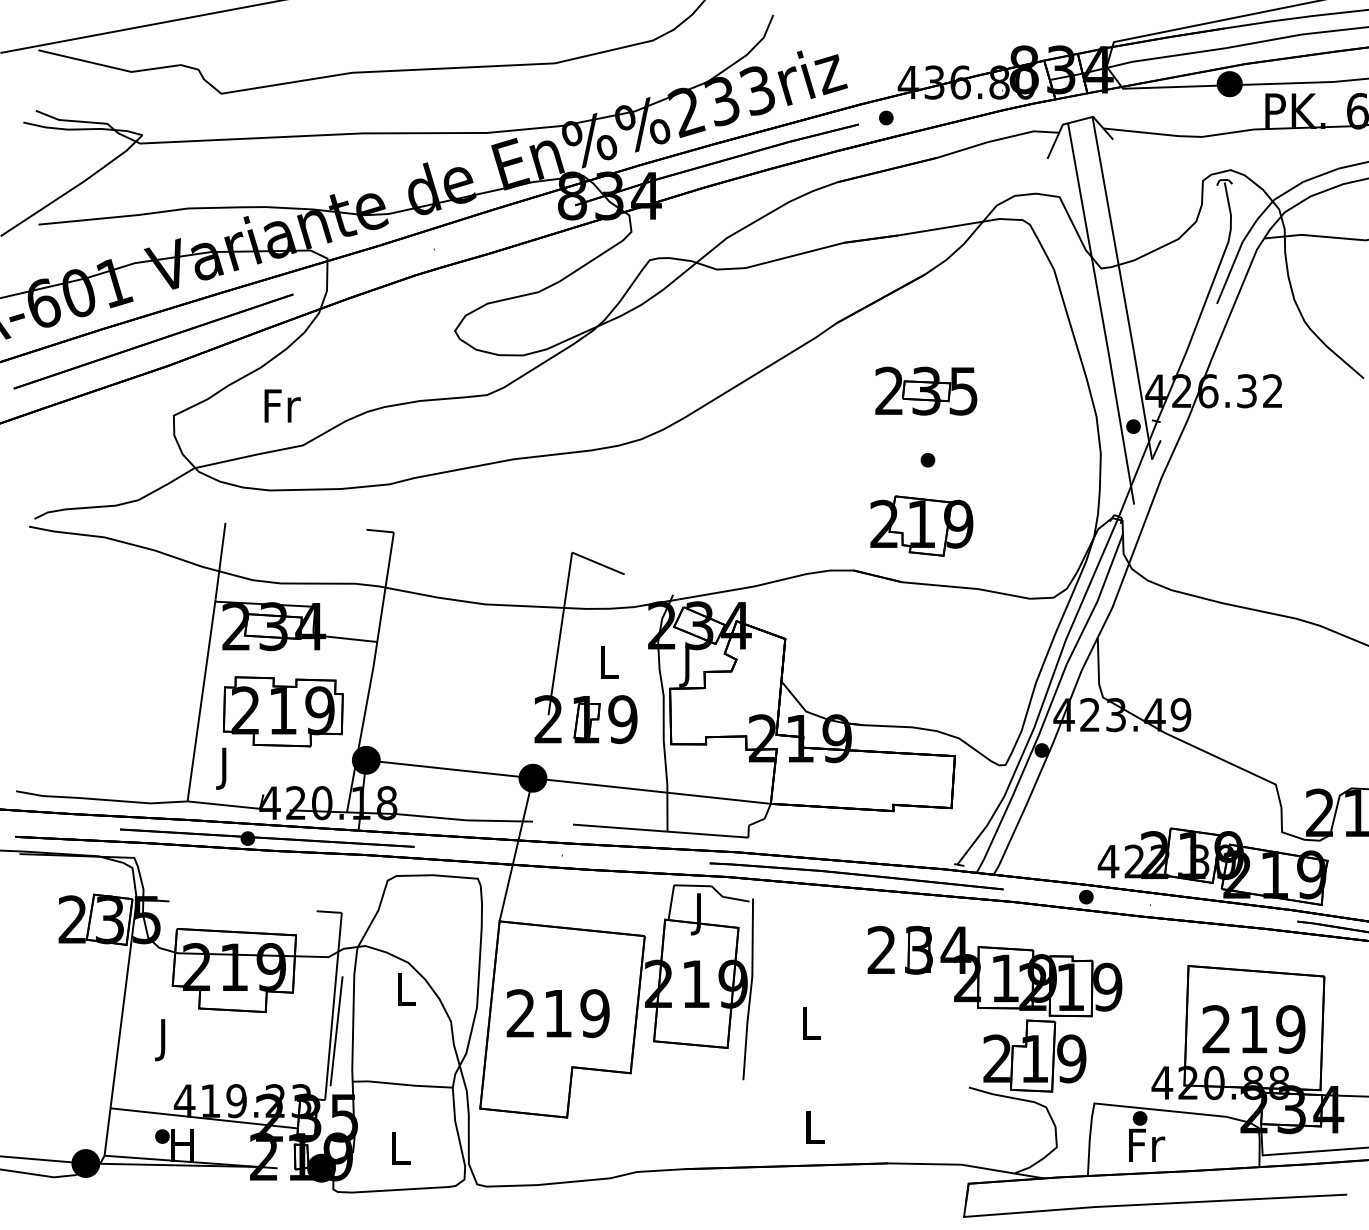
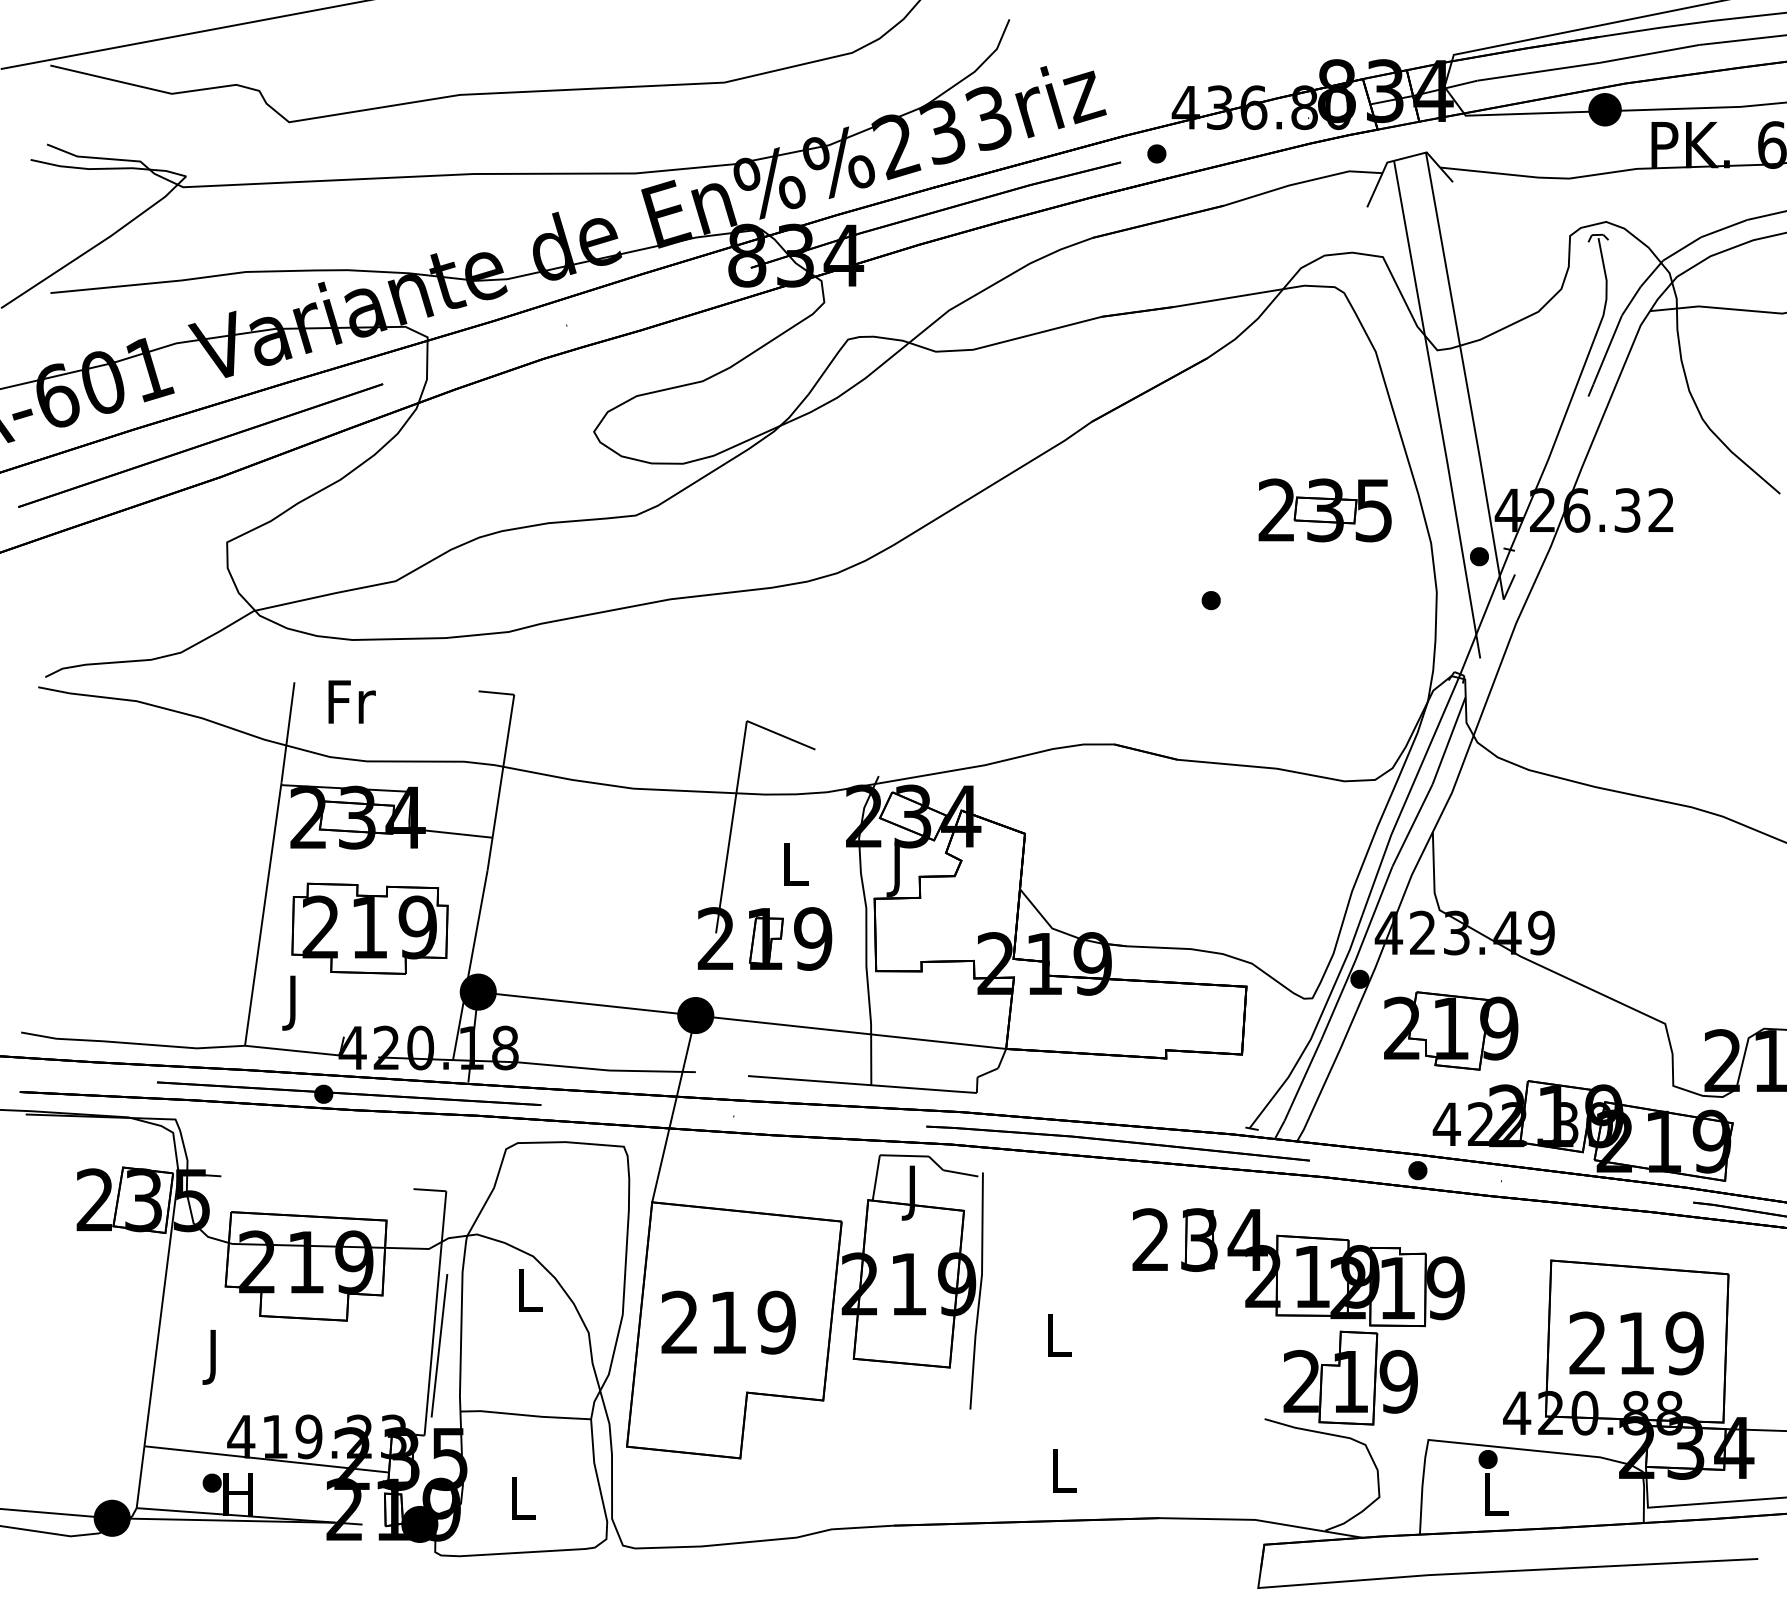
part: (926, 390) -> (1325, 509), moved
text: (282, 405) -> (351, 701), moved
part: (921, 525) -> (1450, 1030), moved
text: (1147, 1144) -> (1497, 1493), Fr -> L

